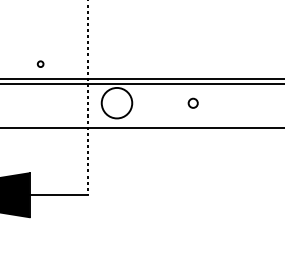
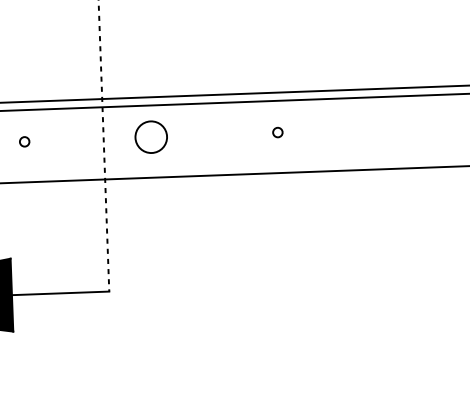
circle: (40, 63) -> (24, 140), moved
circle: (116, 102) -> (150, 136), size x0.62
circle: (193, 102) -> (278, 131), size x0.62

